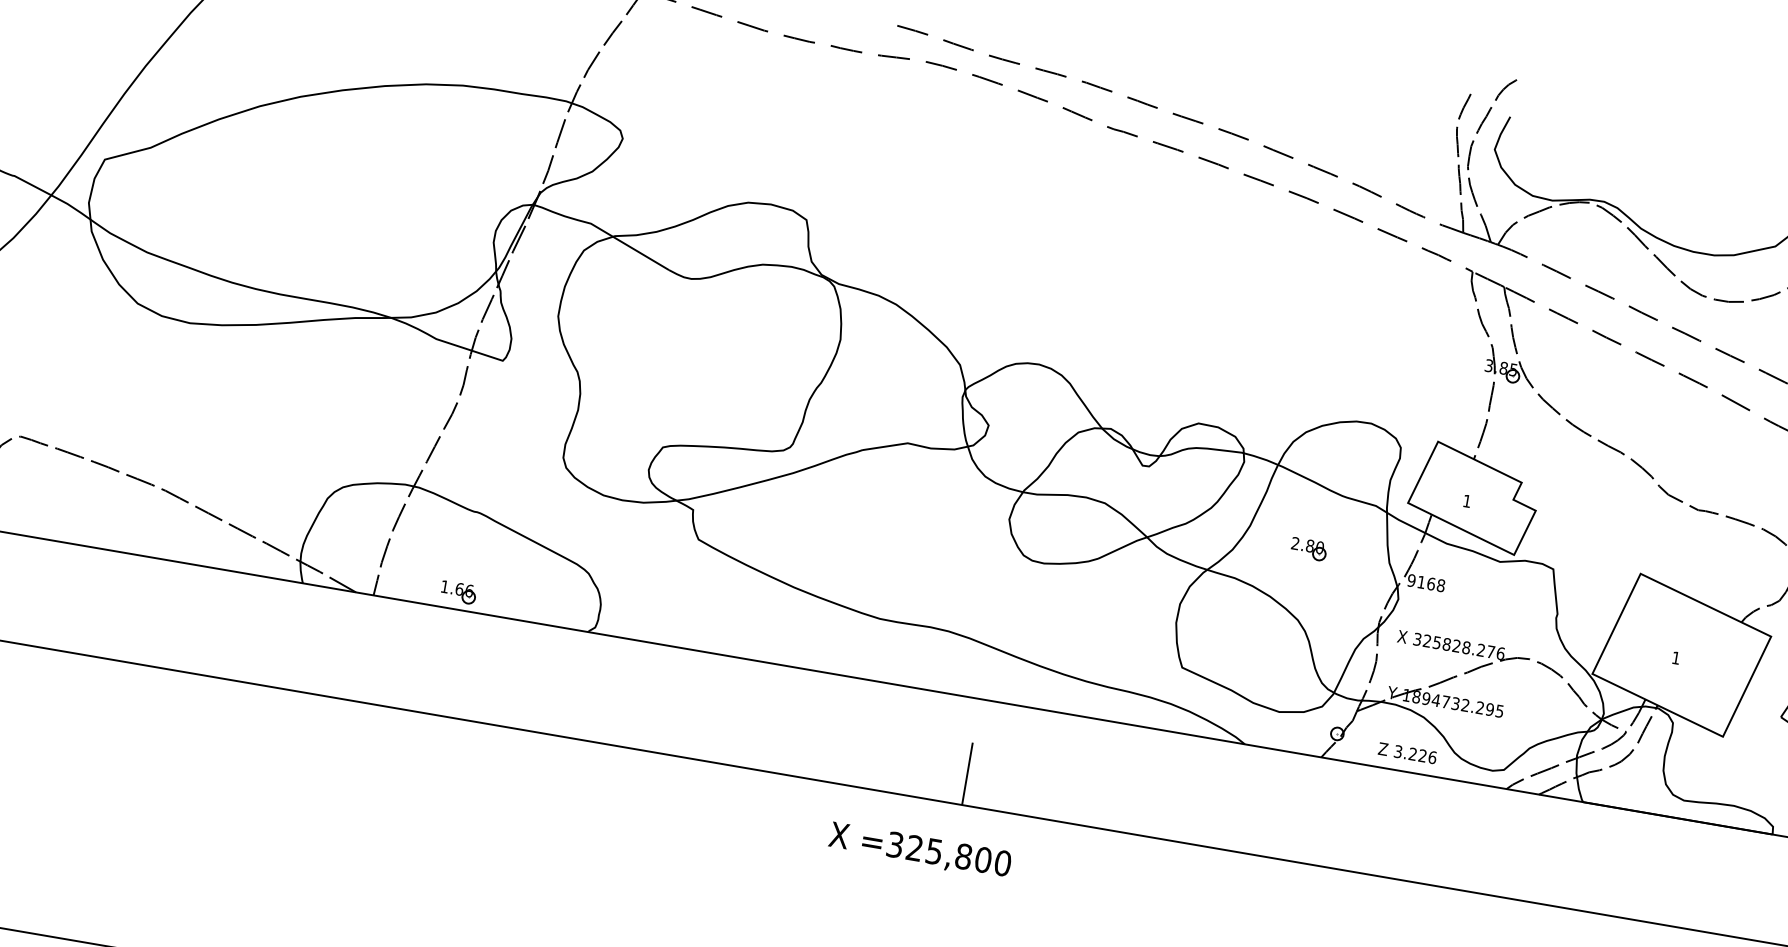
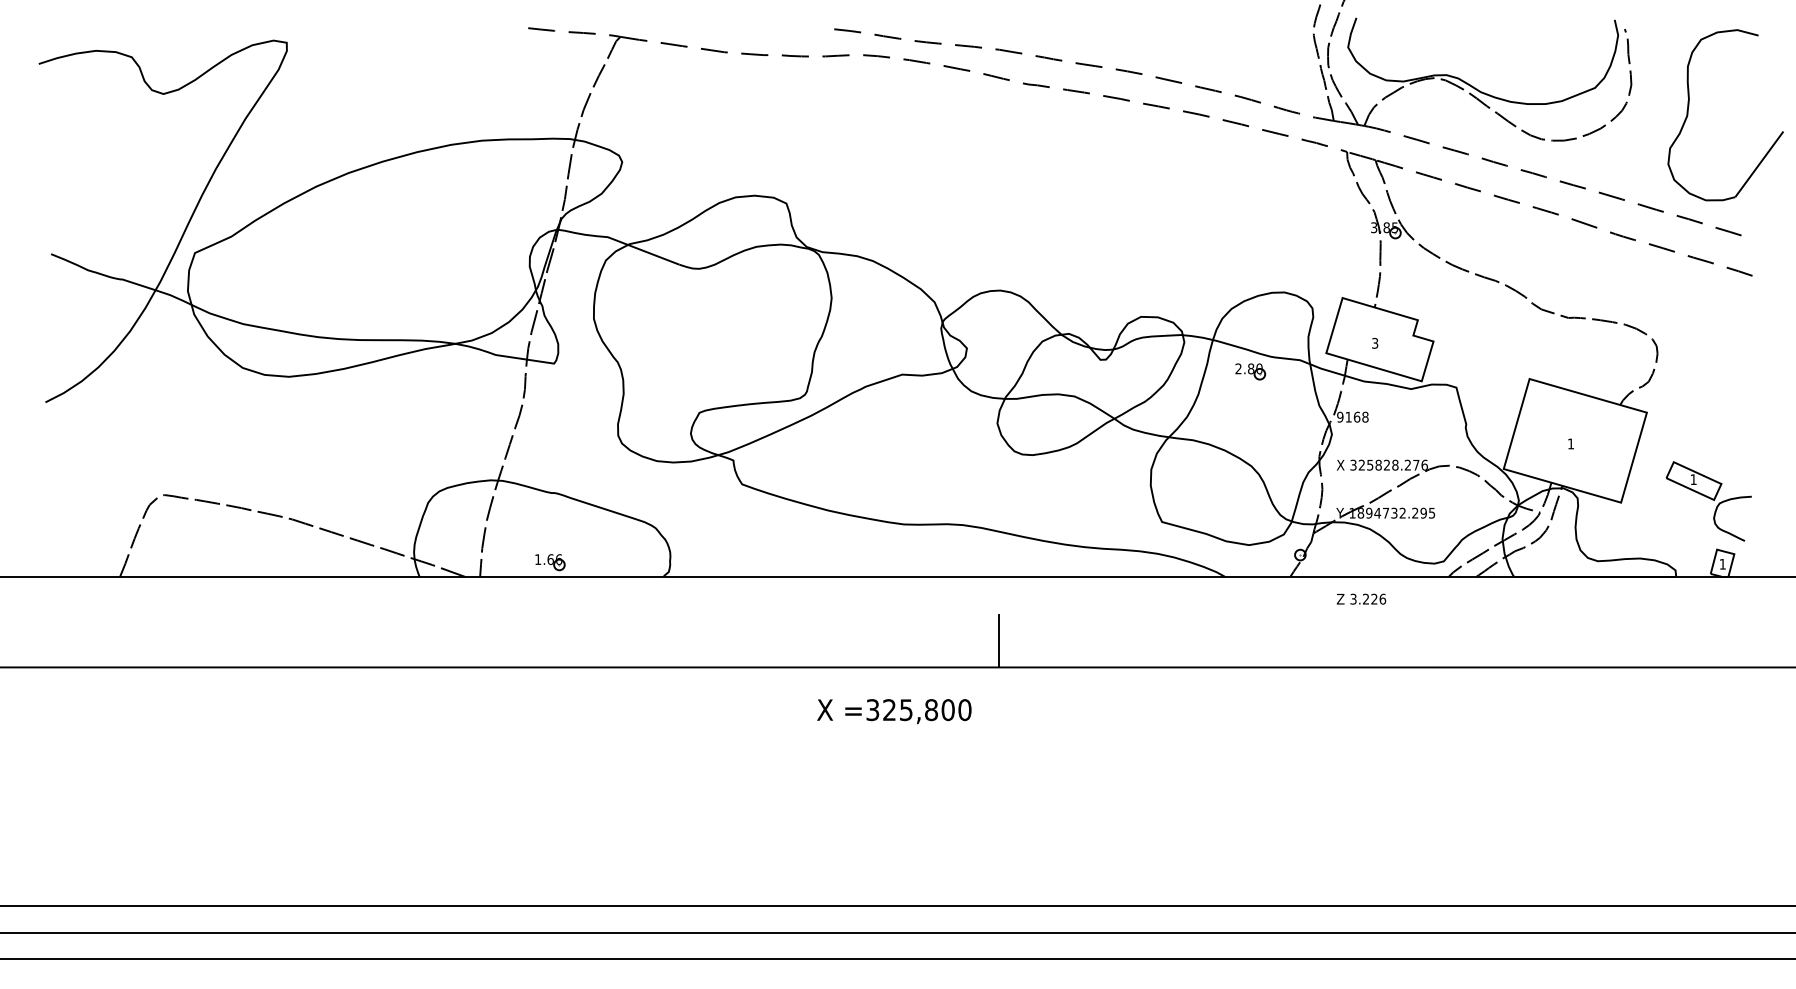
text: (1467, 500) -> (1375, 342), 1 -> 3
part: (1308, 548) -> (1250, 371), moved
text: (1407, 752) -> (1361, 598), moved
text: (920, 850) -> (894, 711), moved

